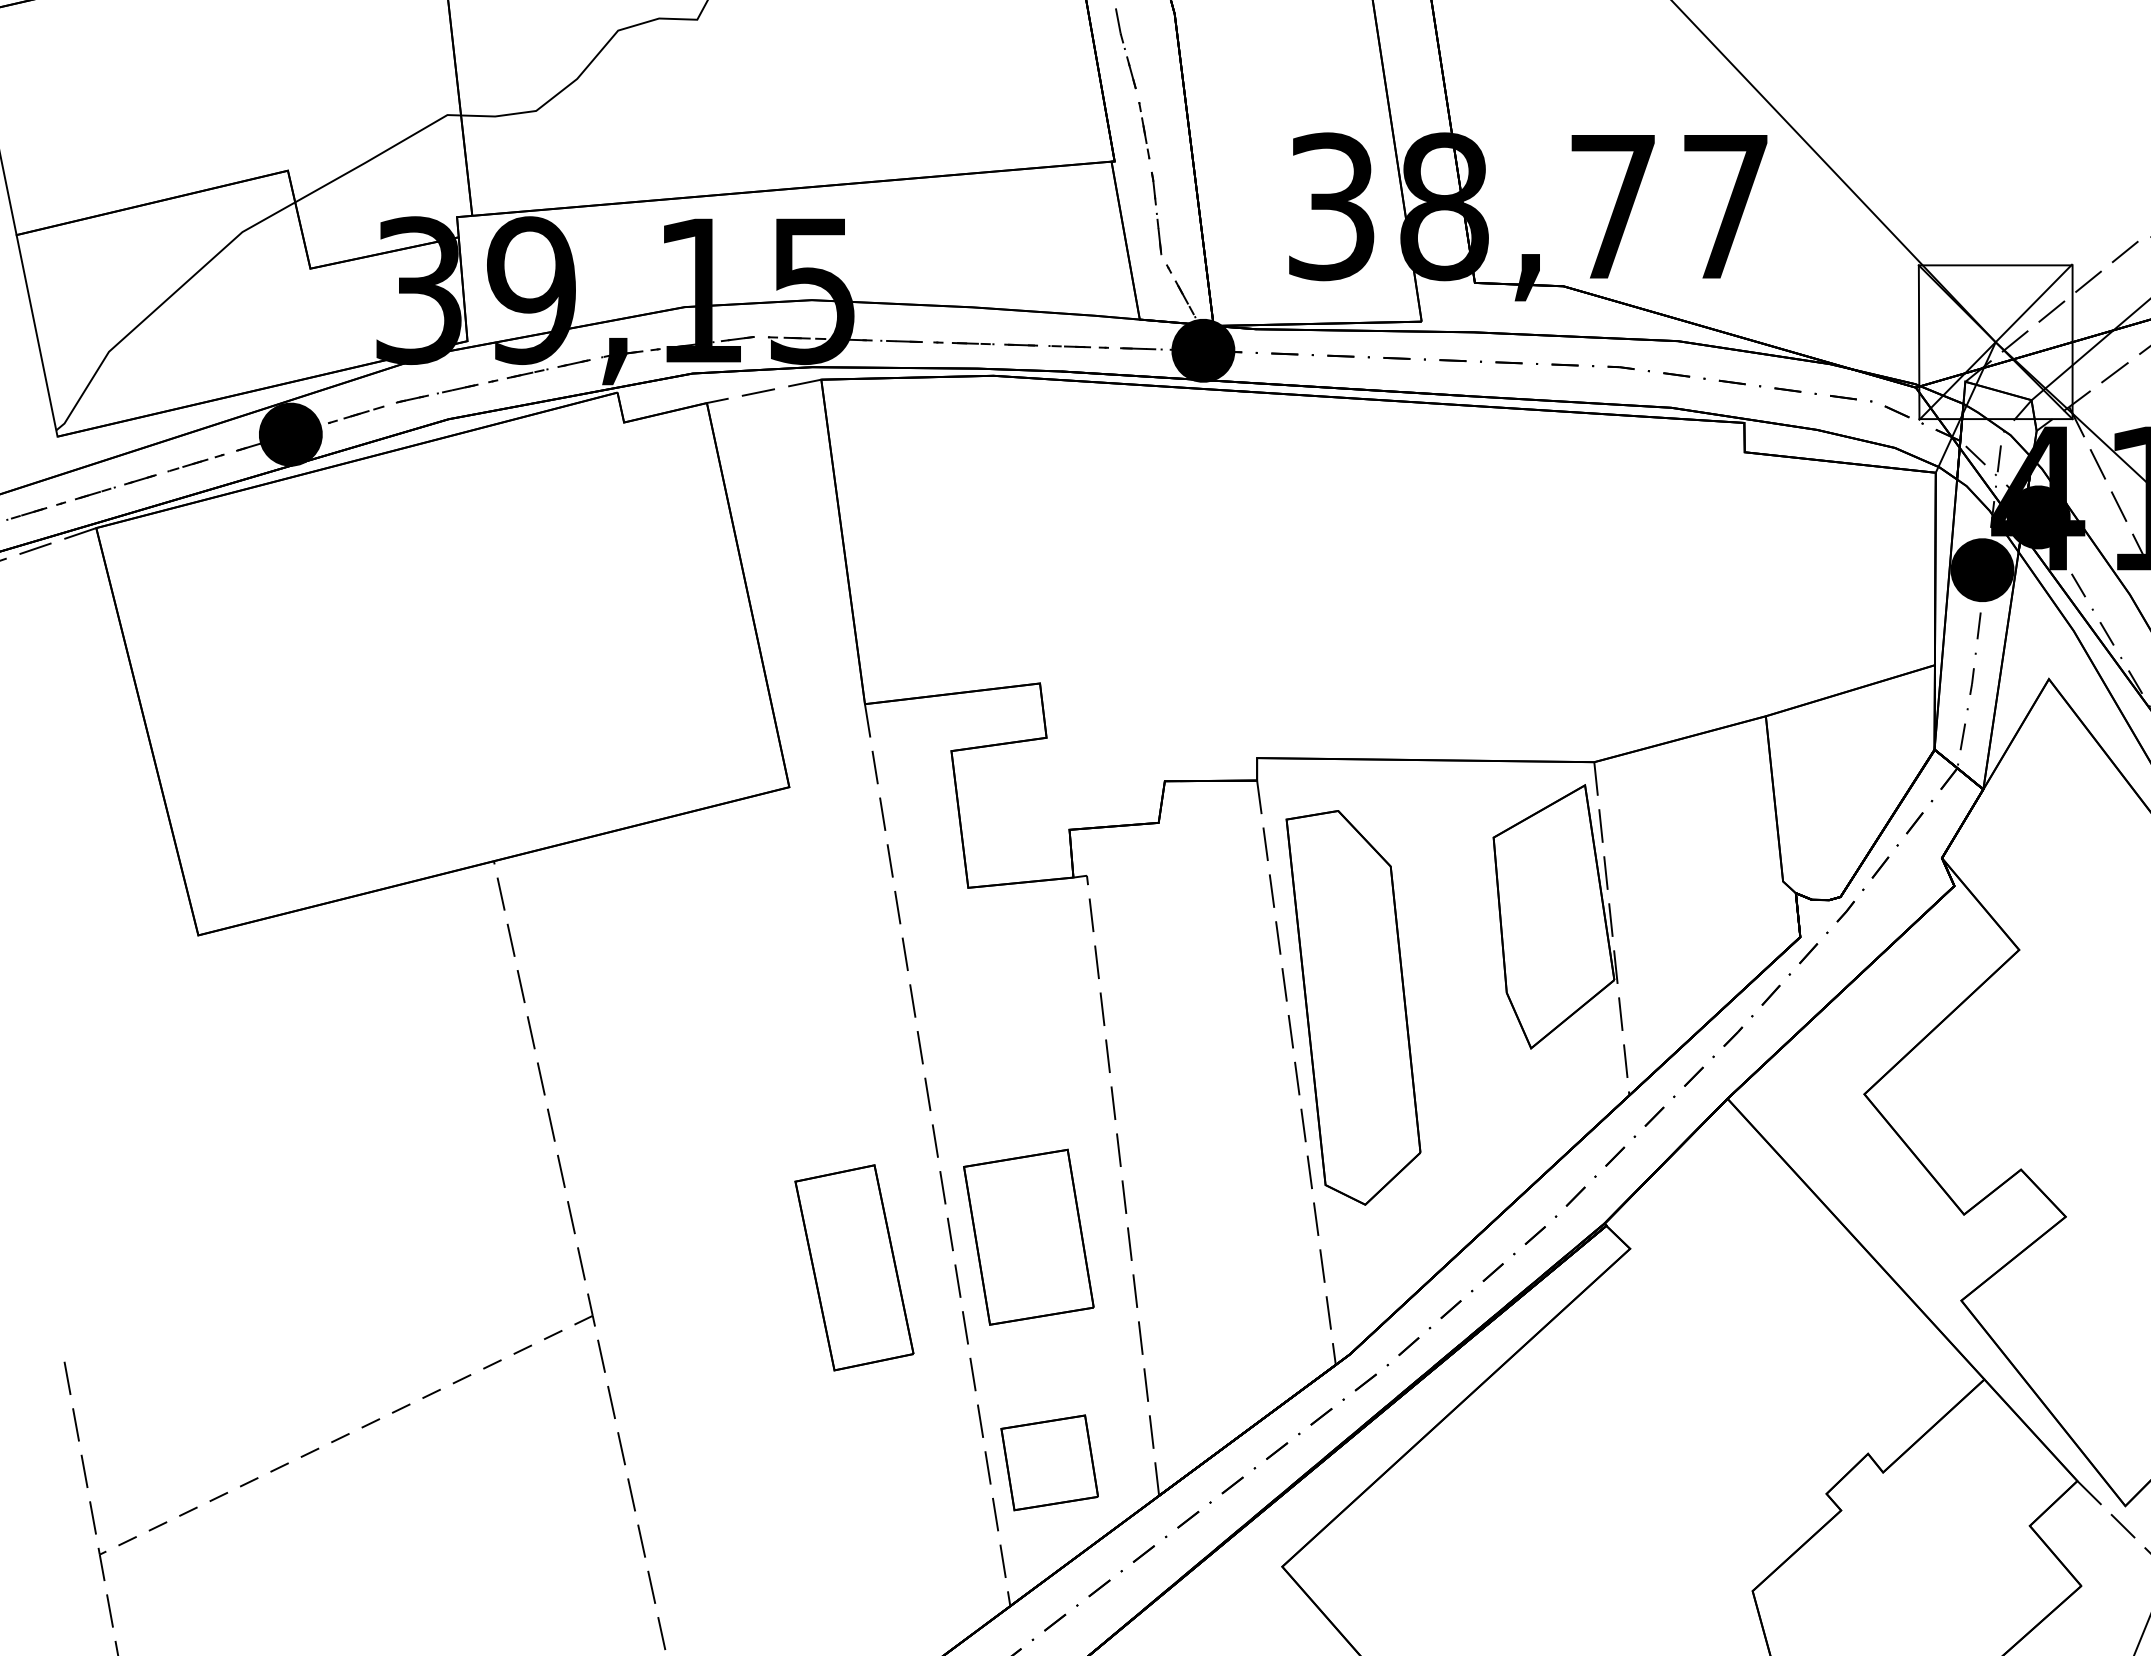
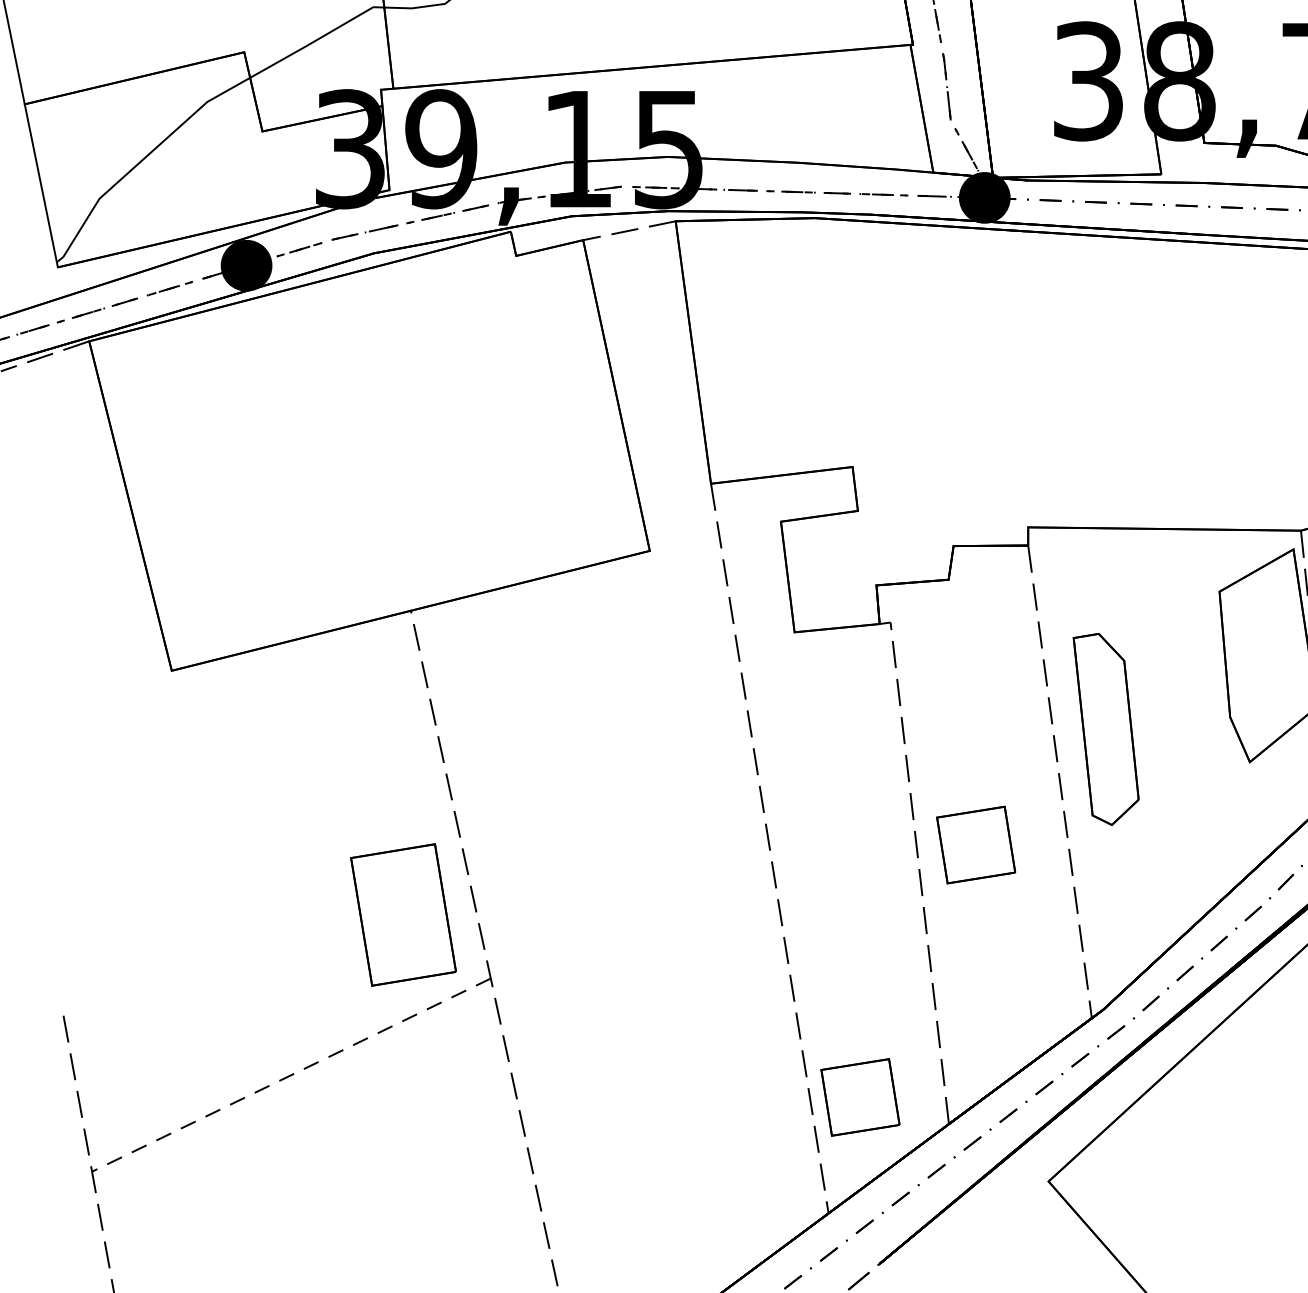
part: (1353, 1007) -> (1106, 729), size x0.6
part: (1192, 1150) -> (975, 844), added
part: (1028, 1236) -> (403, 914), moved
part: (854, 1267) -> (702, 939), removed

